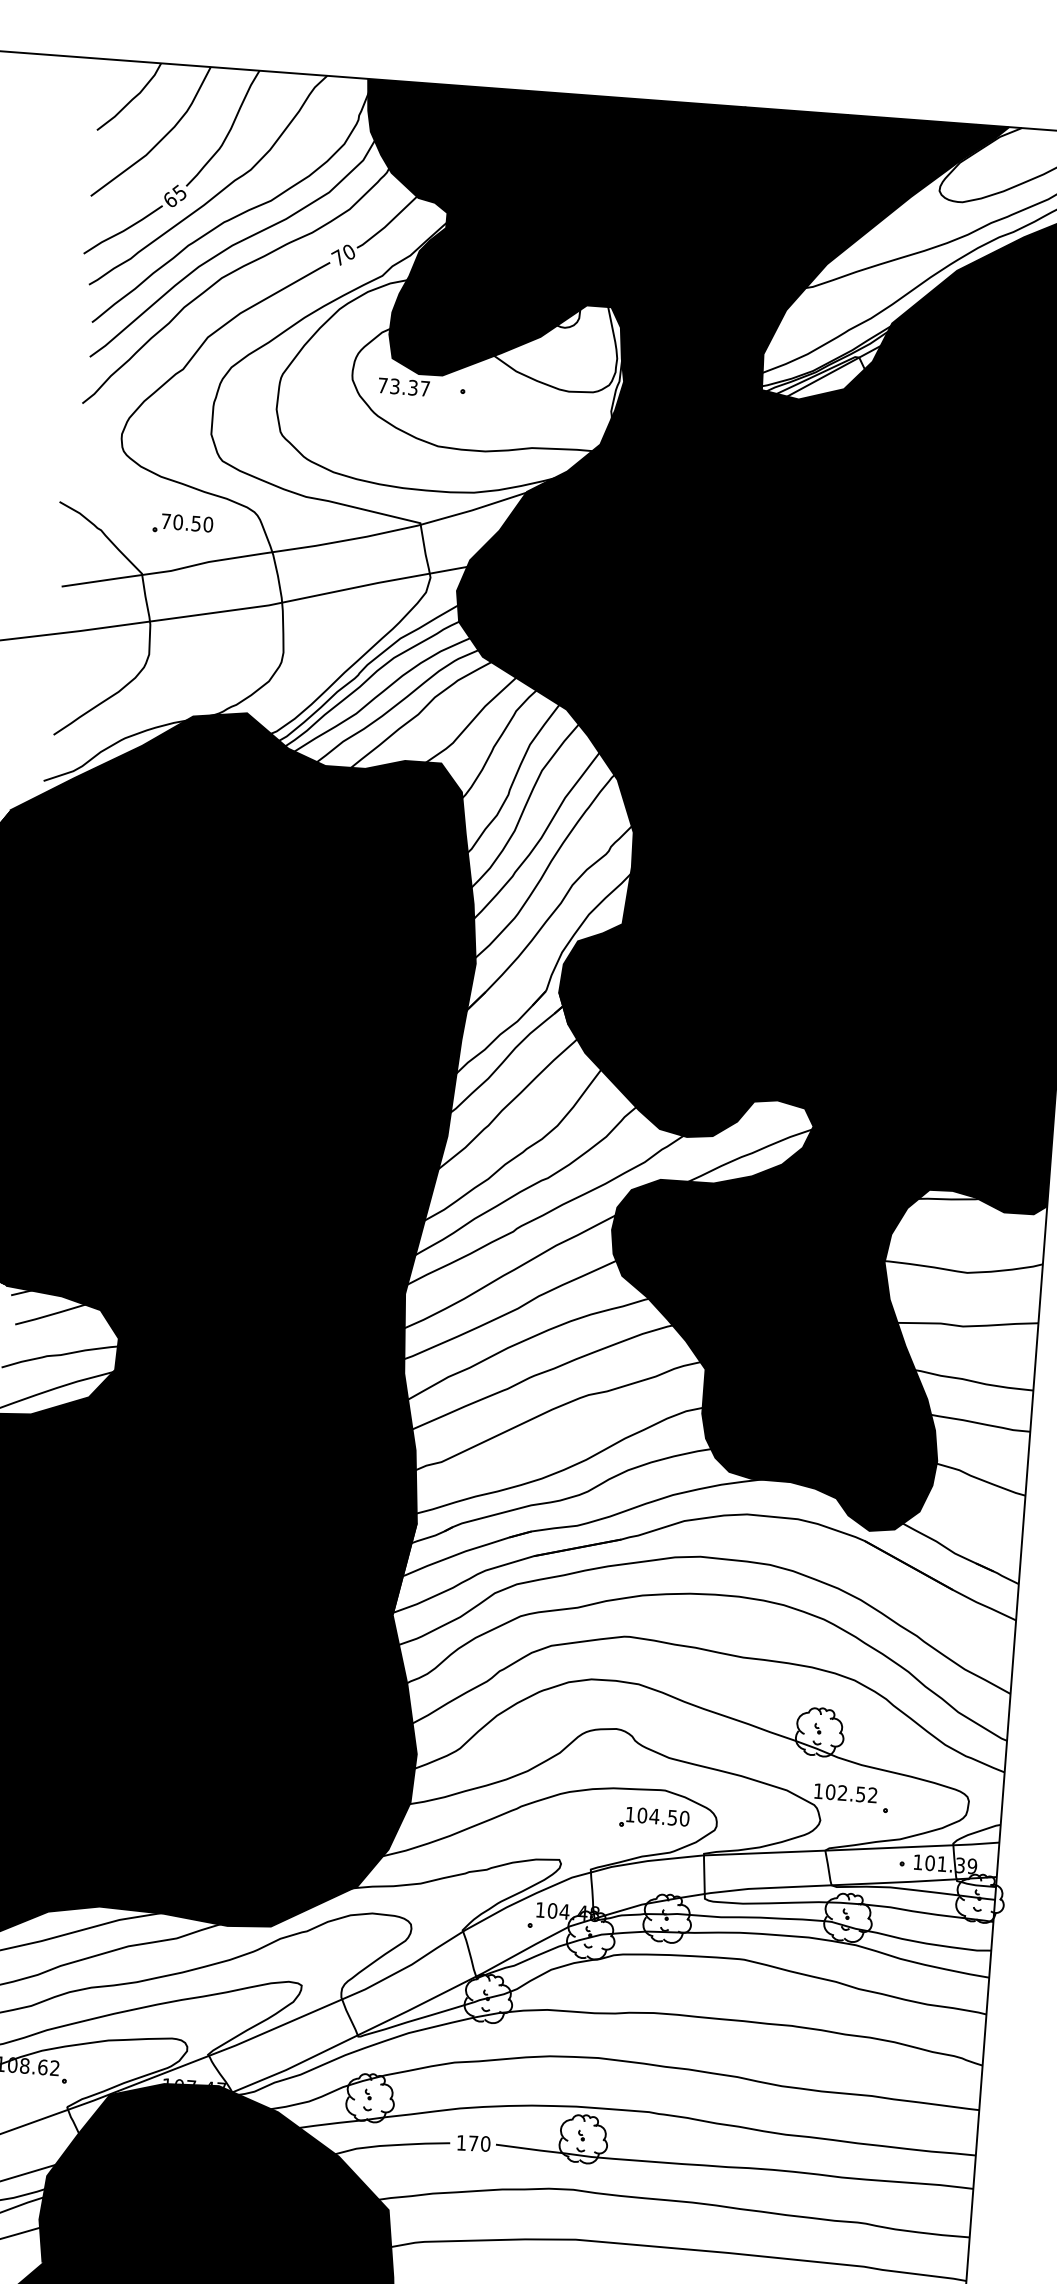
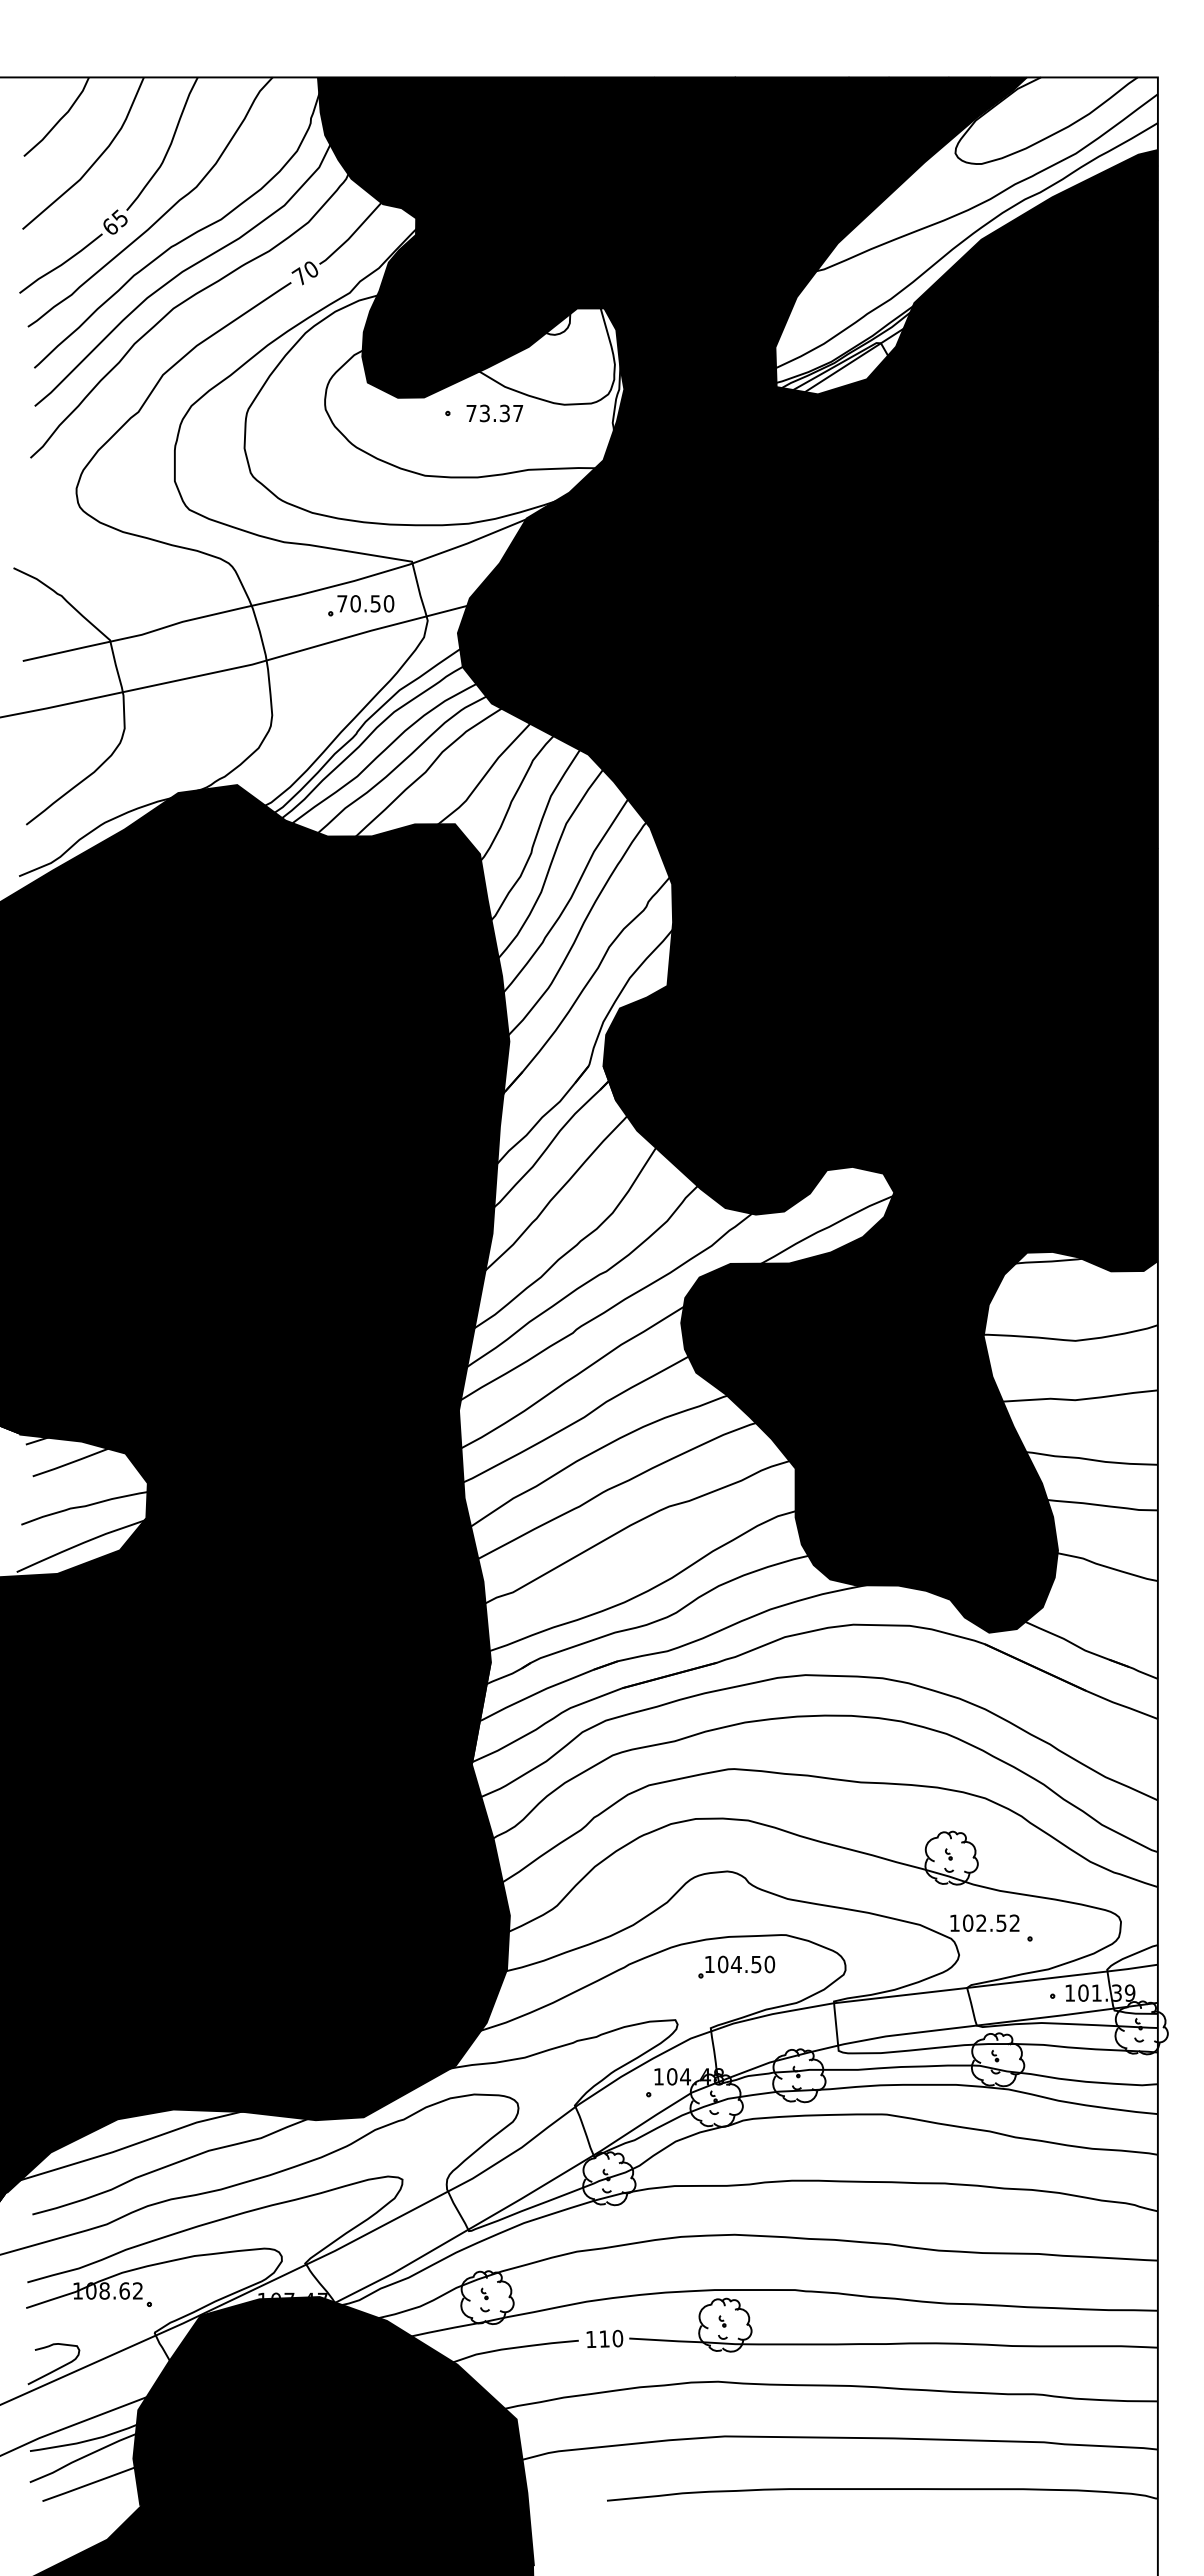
text: (403, 387) -> (494, 413), moved
part: (183, 524) -> (361, 605), moved
part: (654, 1818) -> (736, 1966), moved
text: (473, 2142) -> (604, 2338), 170 -> 110

